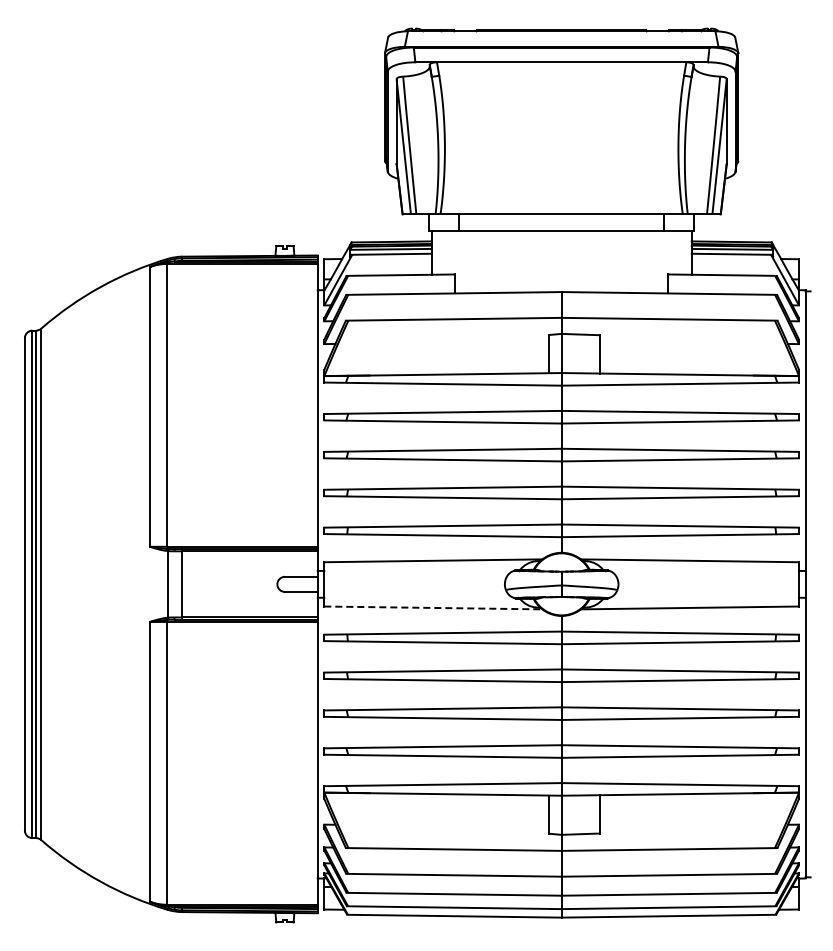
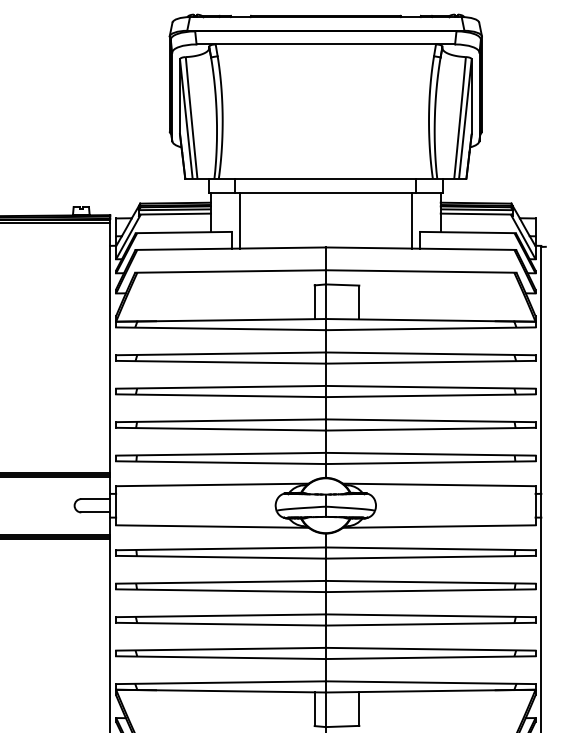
line: (464, 261) -> (239, 220), added
line: (658, 261) -> (411, 220), added
line: (433, 607) -> (212, 526), dashed -> solid

